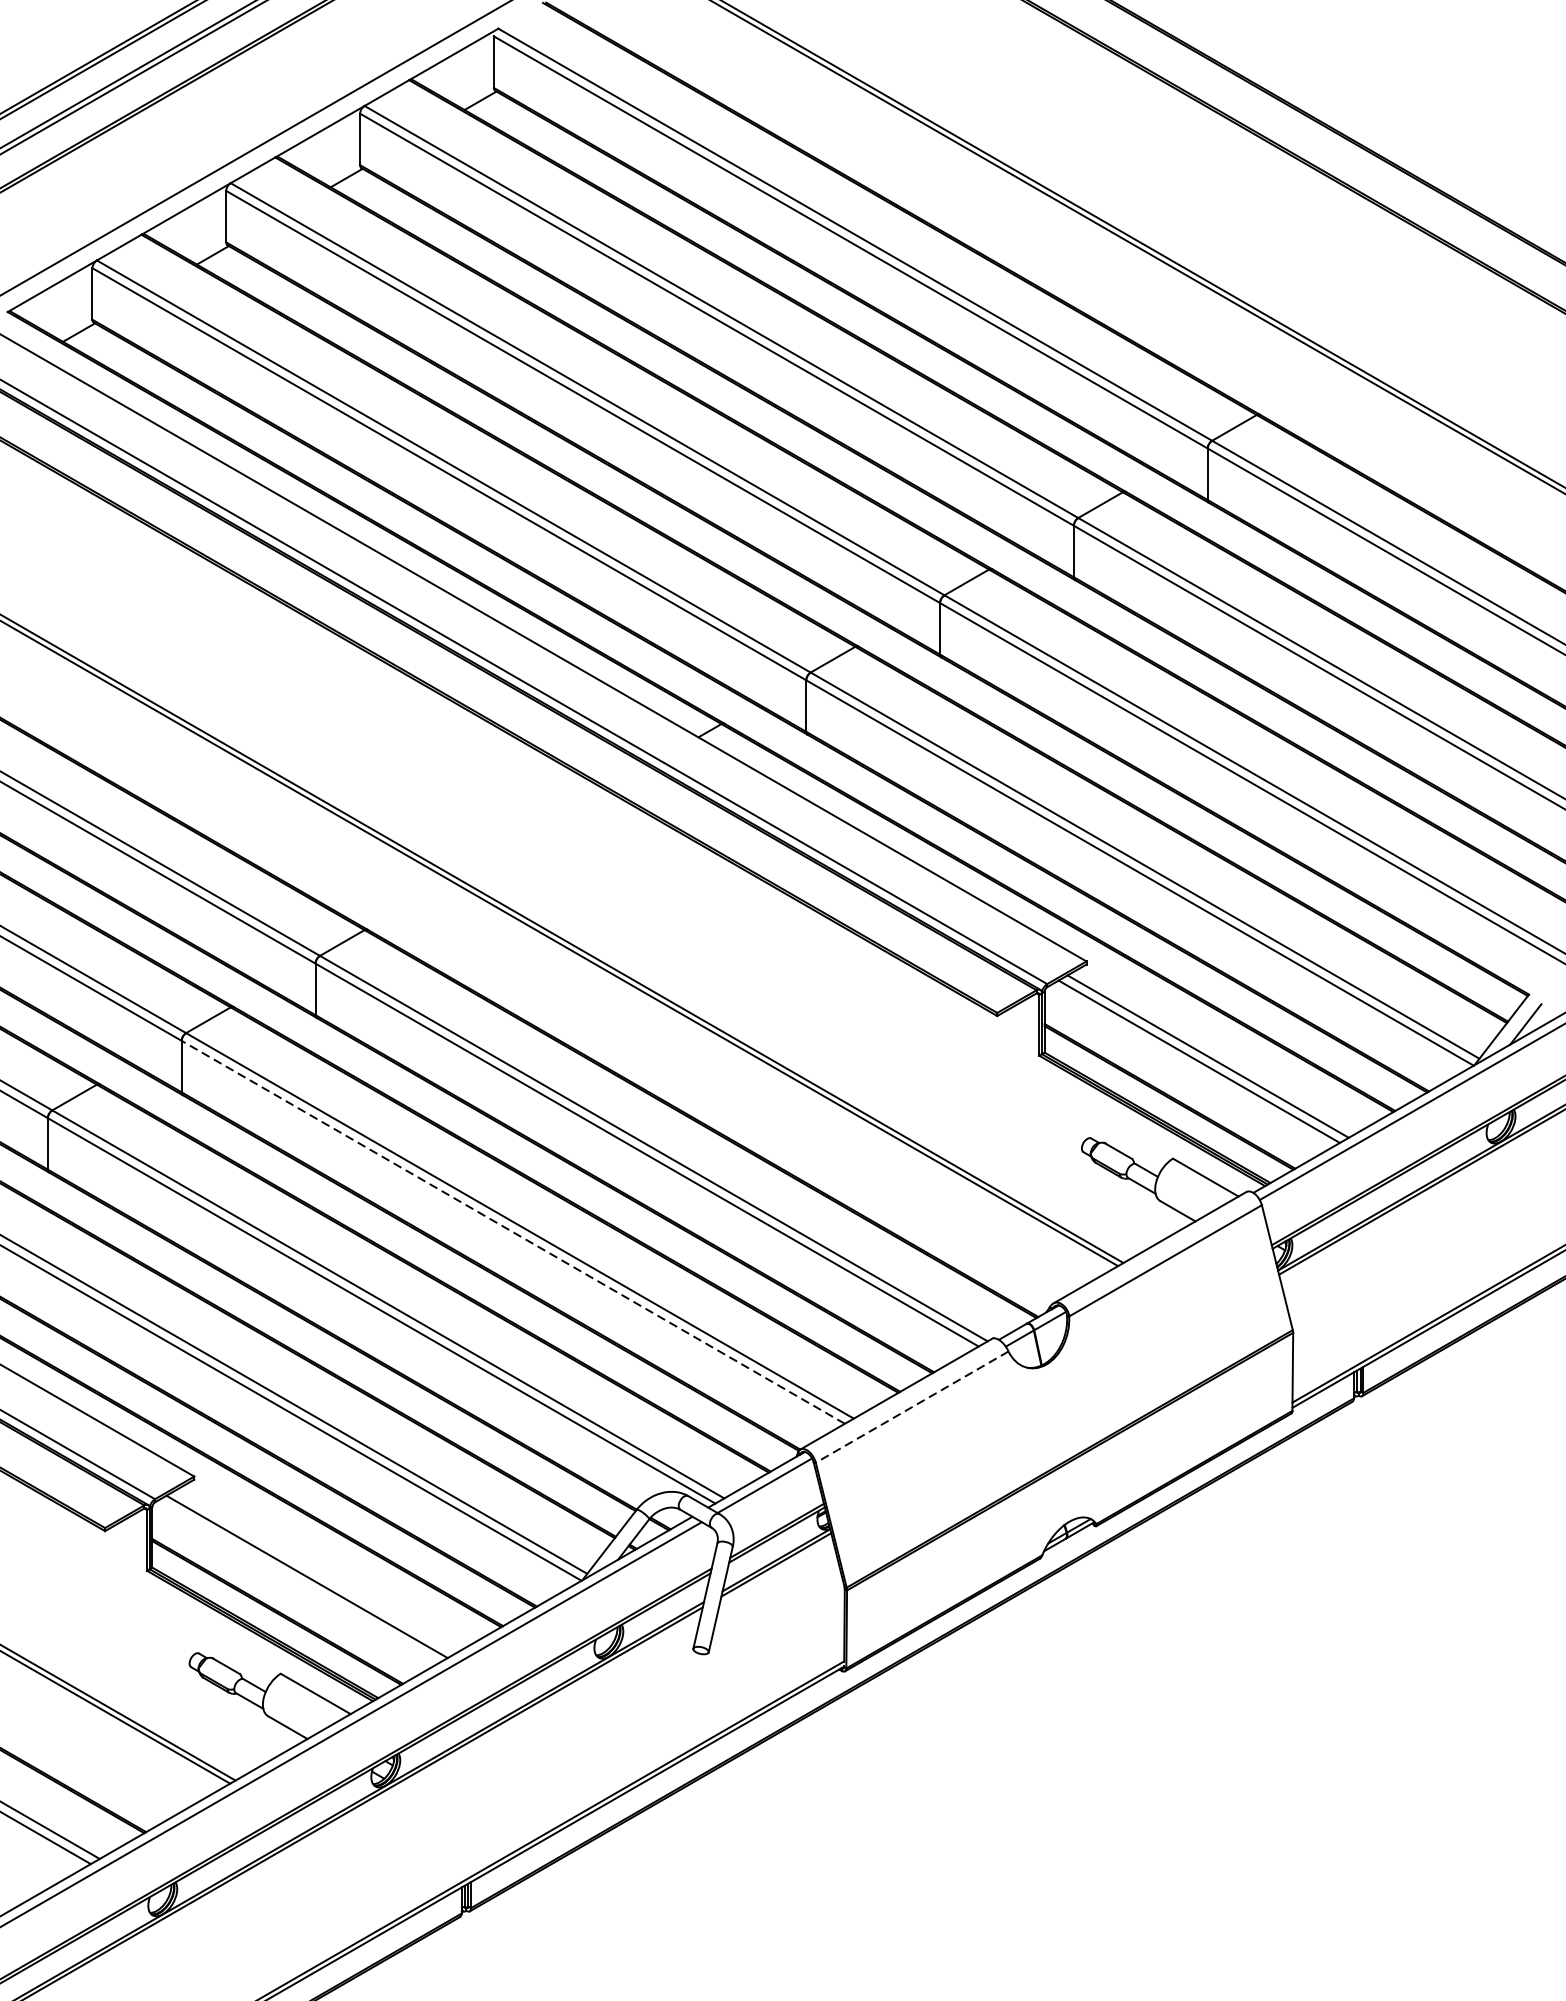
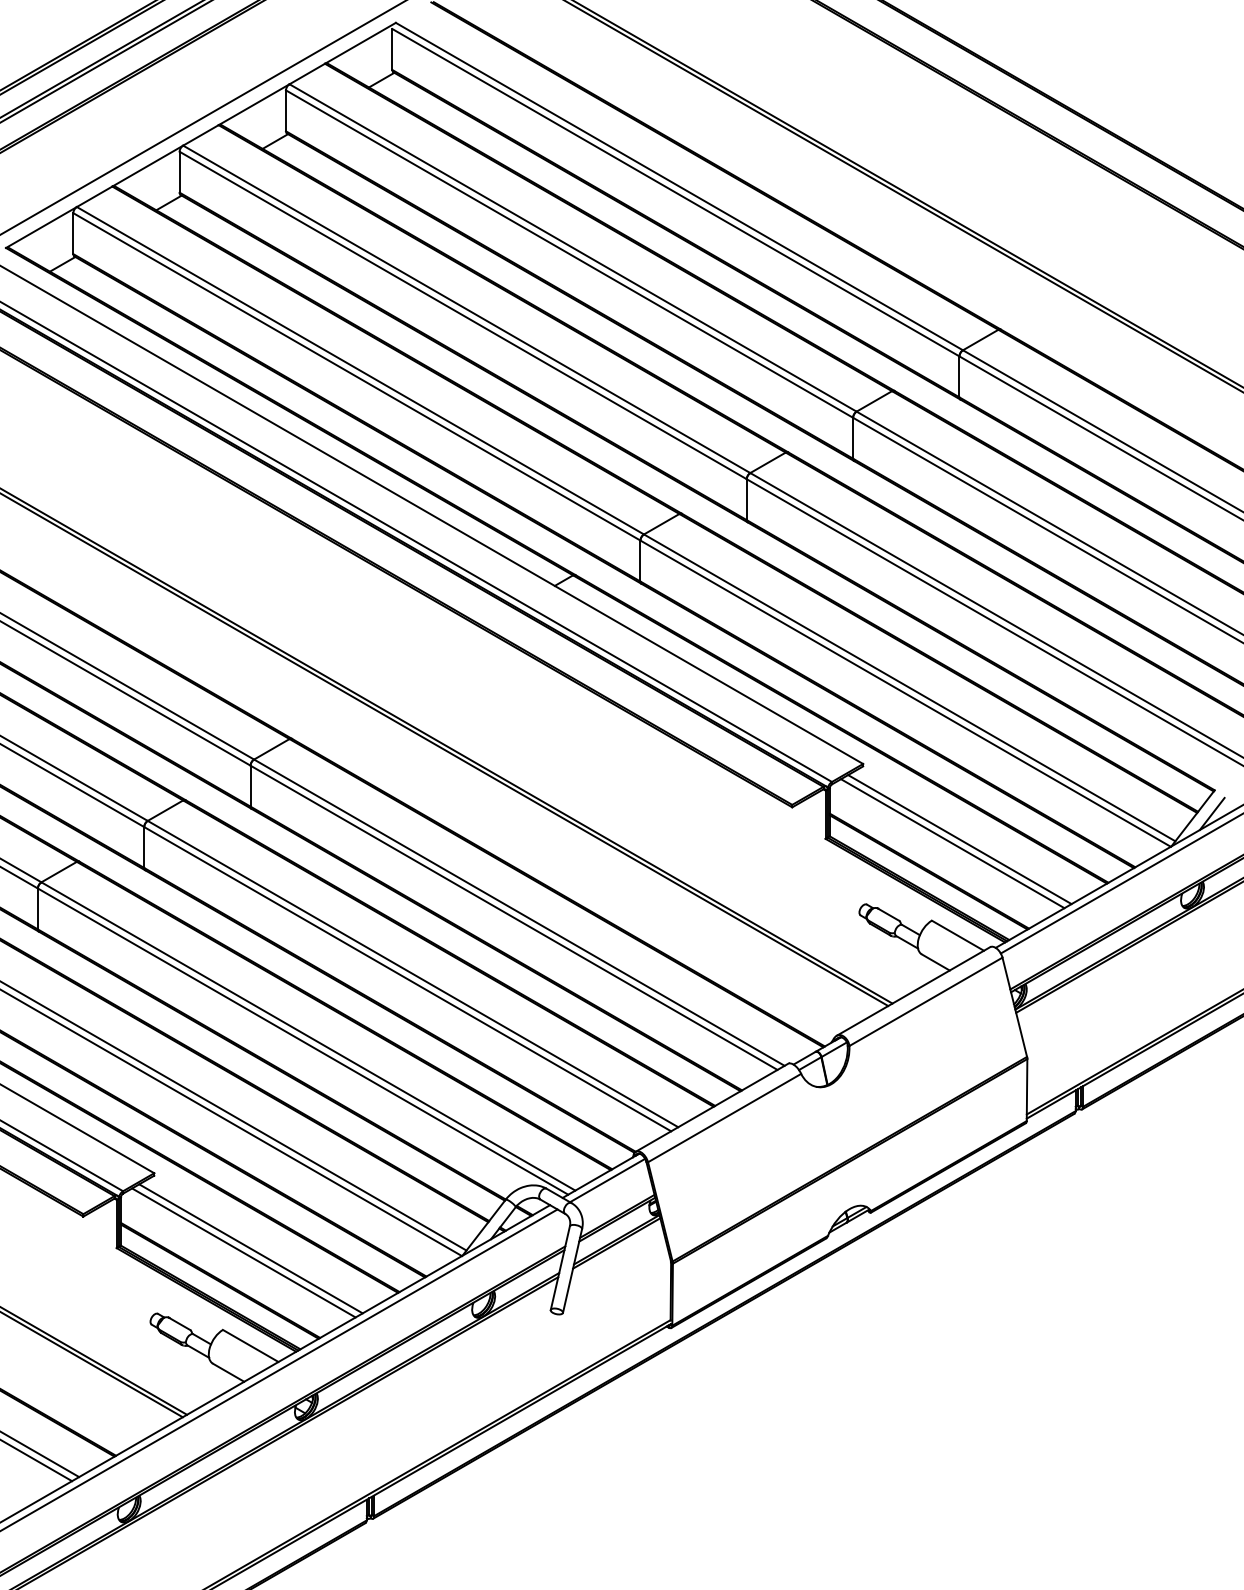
line: (513, 1231) -> (407, 978), dashed -> solid
line: (912, 1407) -> (724, 1118), dashed -> solid
line: (315, 1571) -> (250, 1248), added

